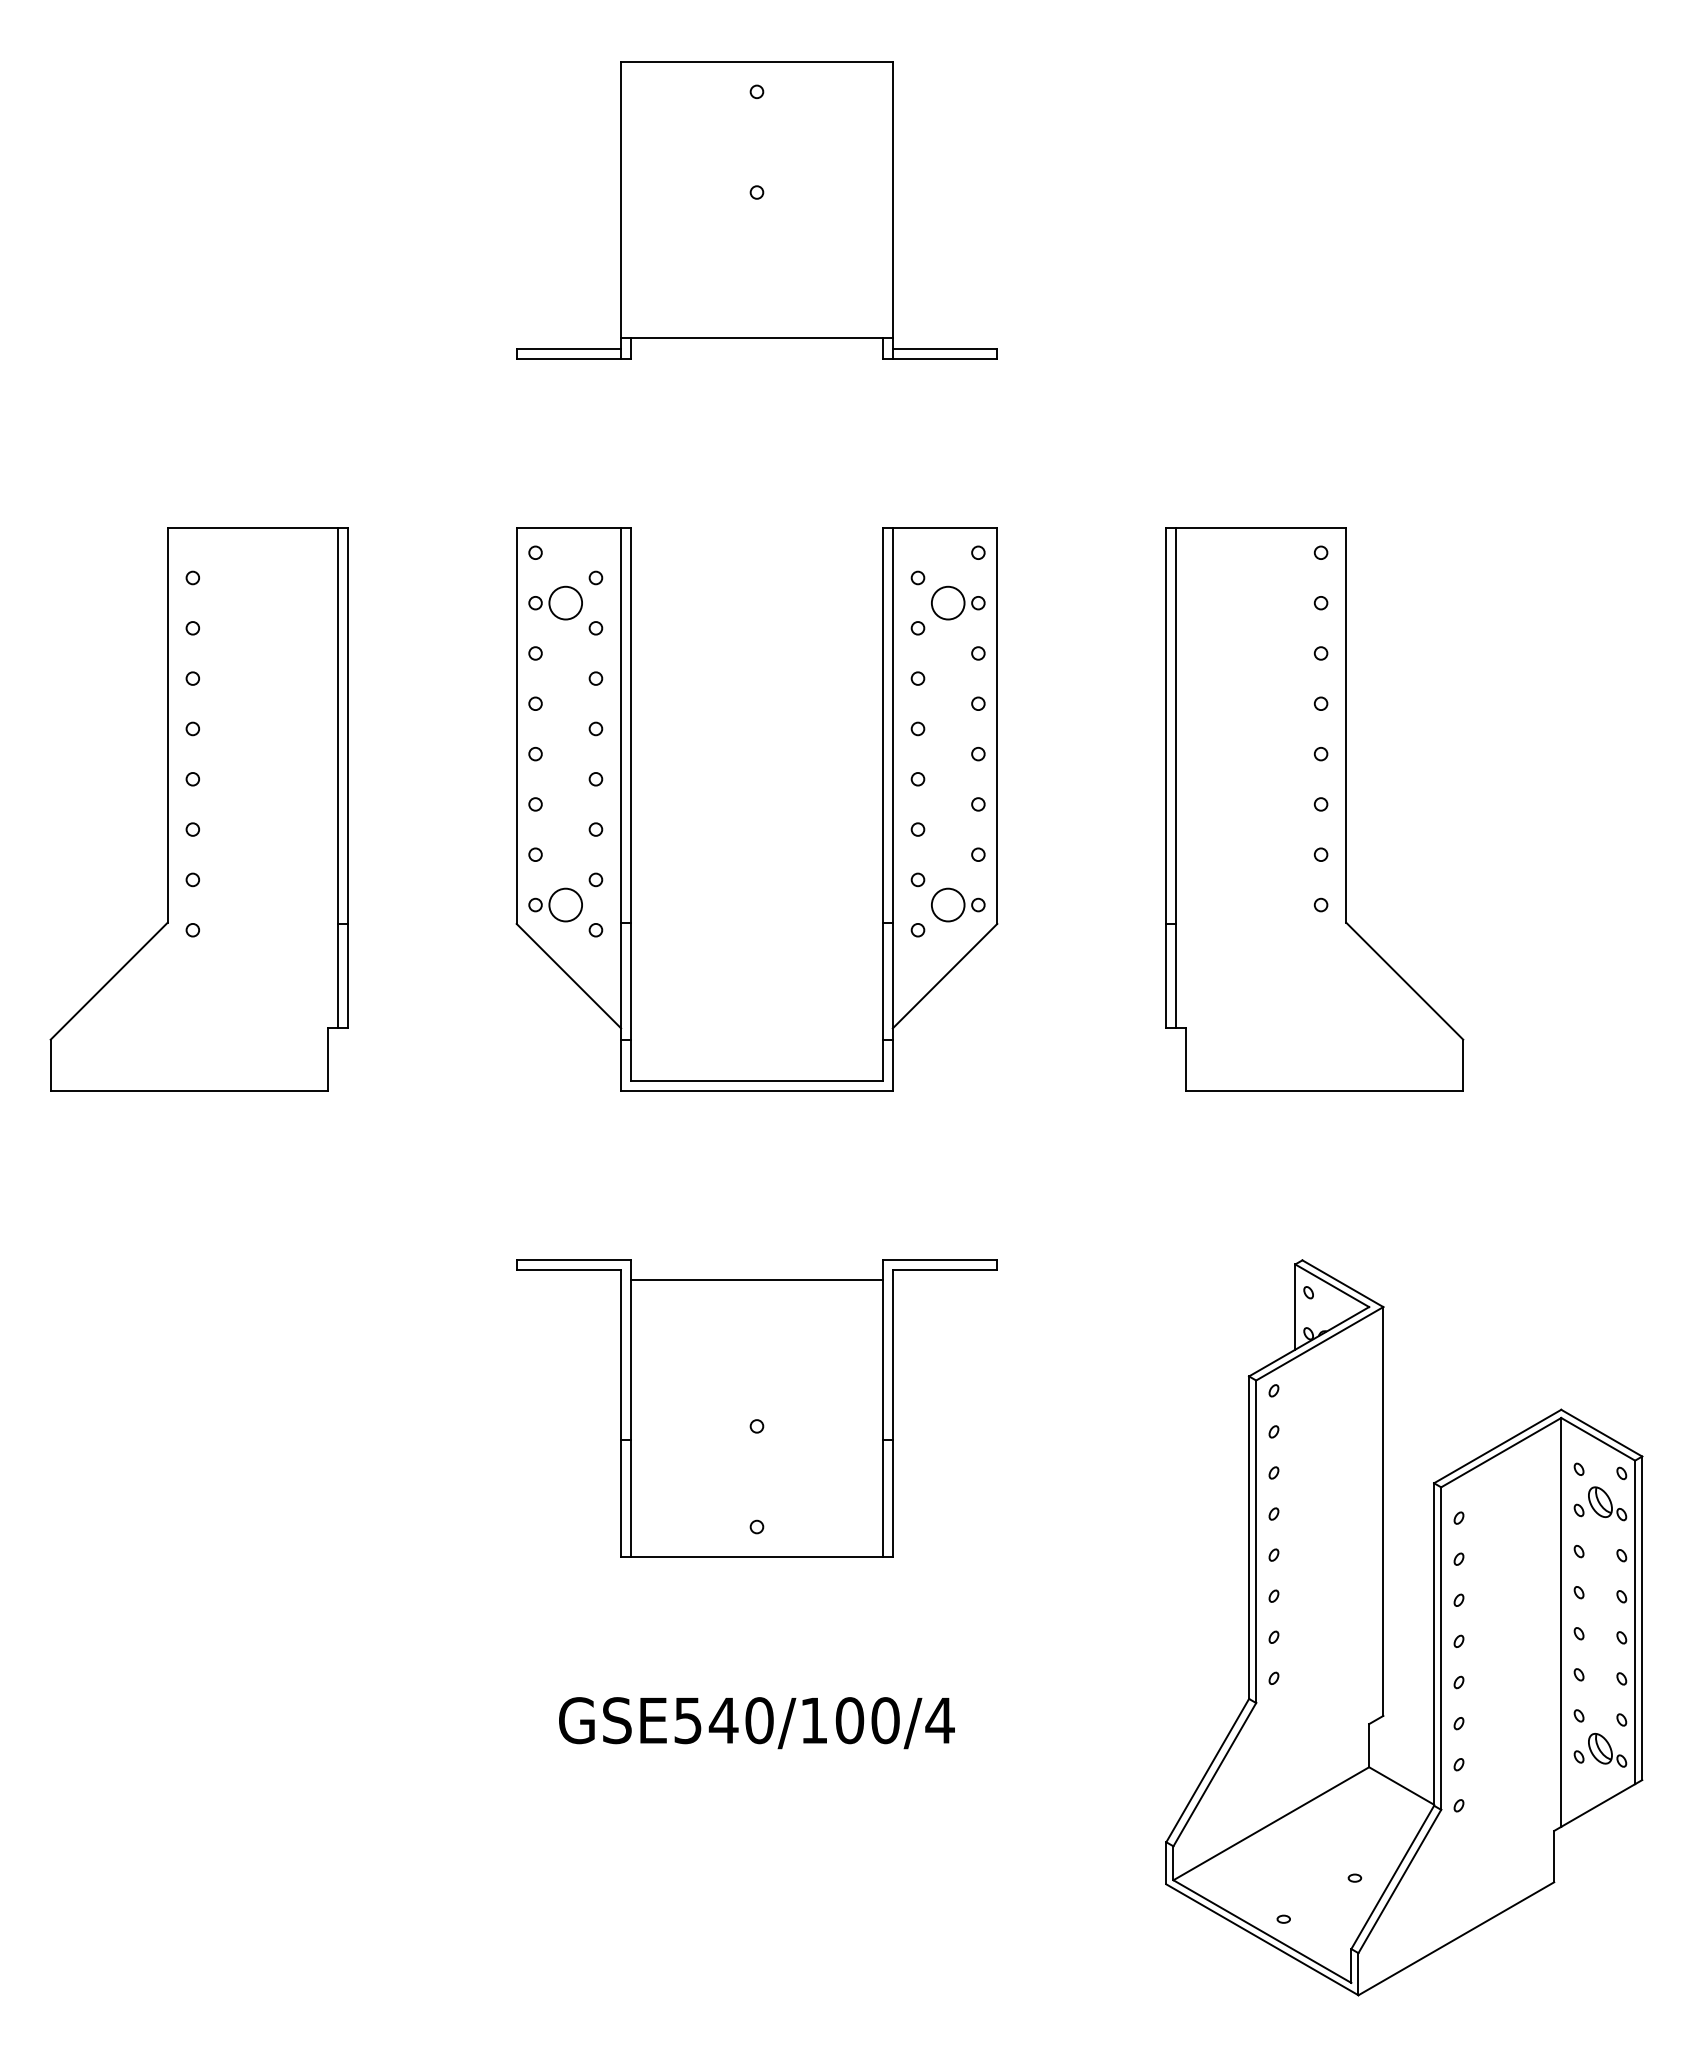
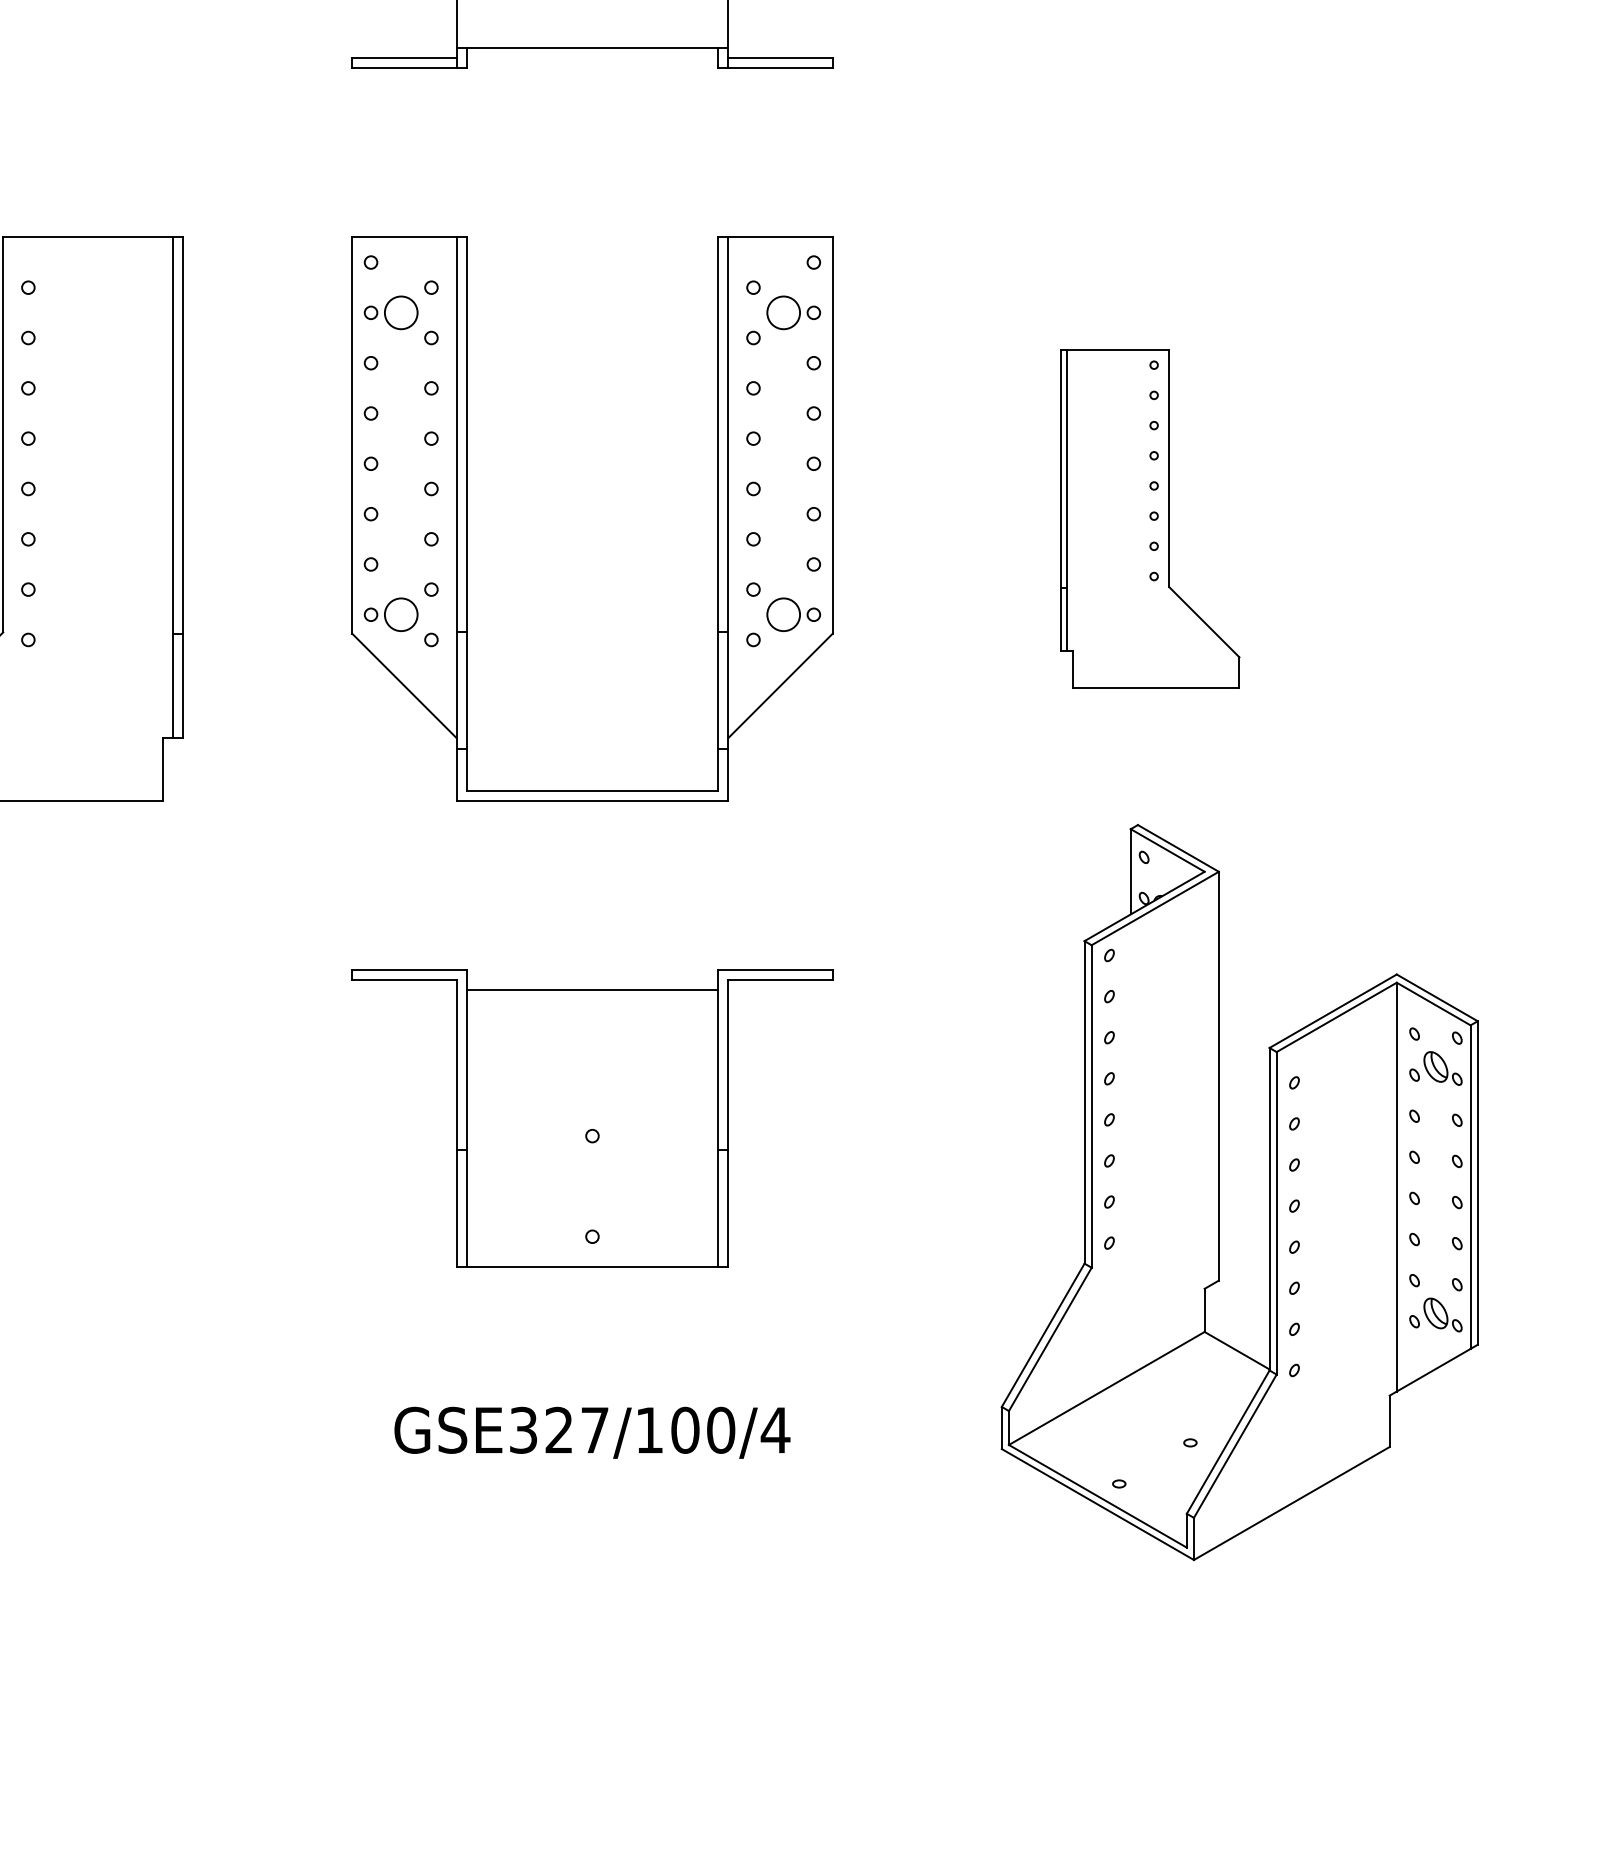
part: (1314, 809) -> (1149, 519), size x0.6
part: (1383, 1627) -> (1218, 1192), moved
text: (724, 1720) -> (559, 1430), GSE540/100/4 -> GSE327/100/4

